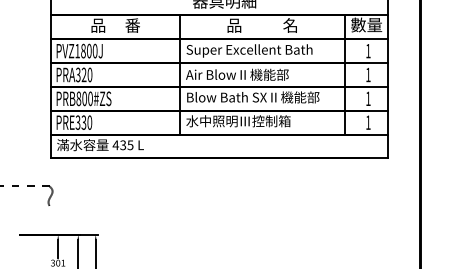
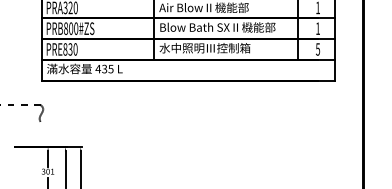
text: (77, 122) -> (64, 49), PRE330 -> PRE830
text: (368, 122) -> (318, 49), 1 -> 5

